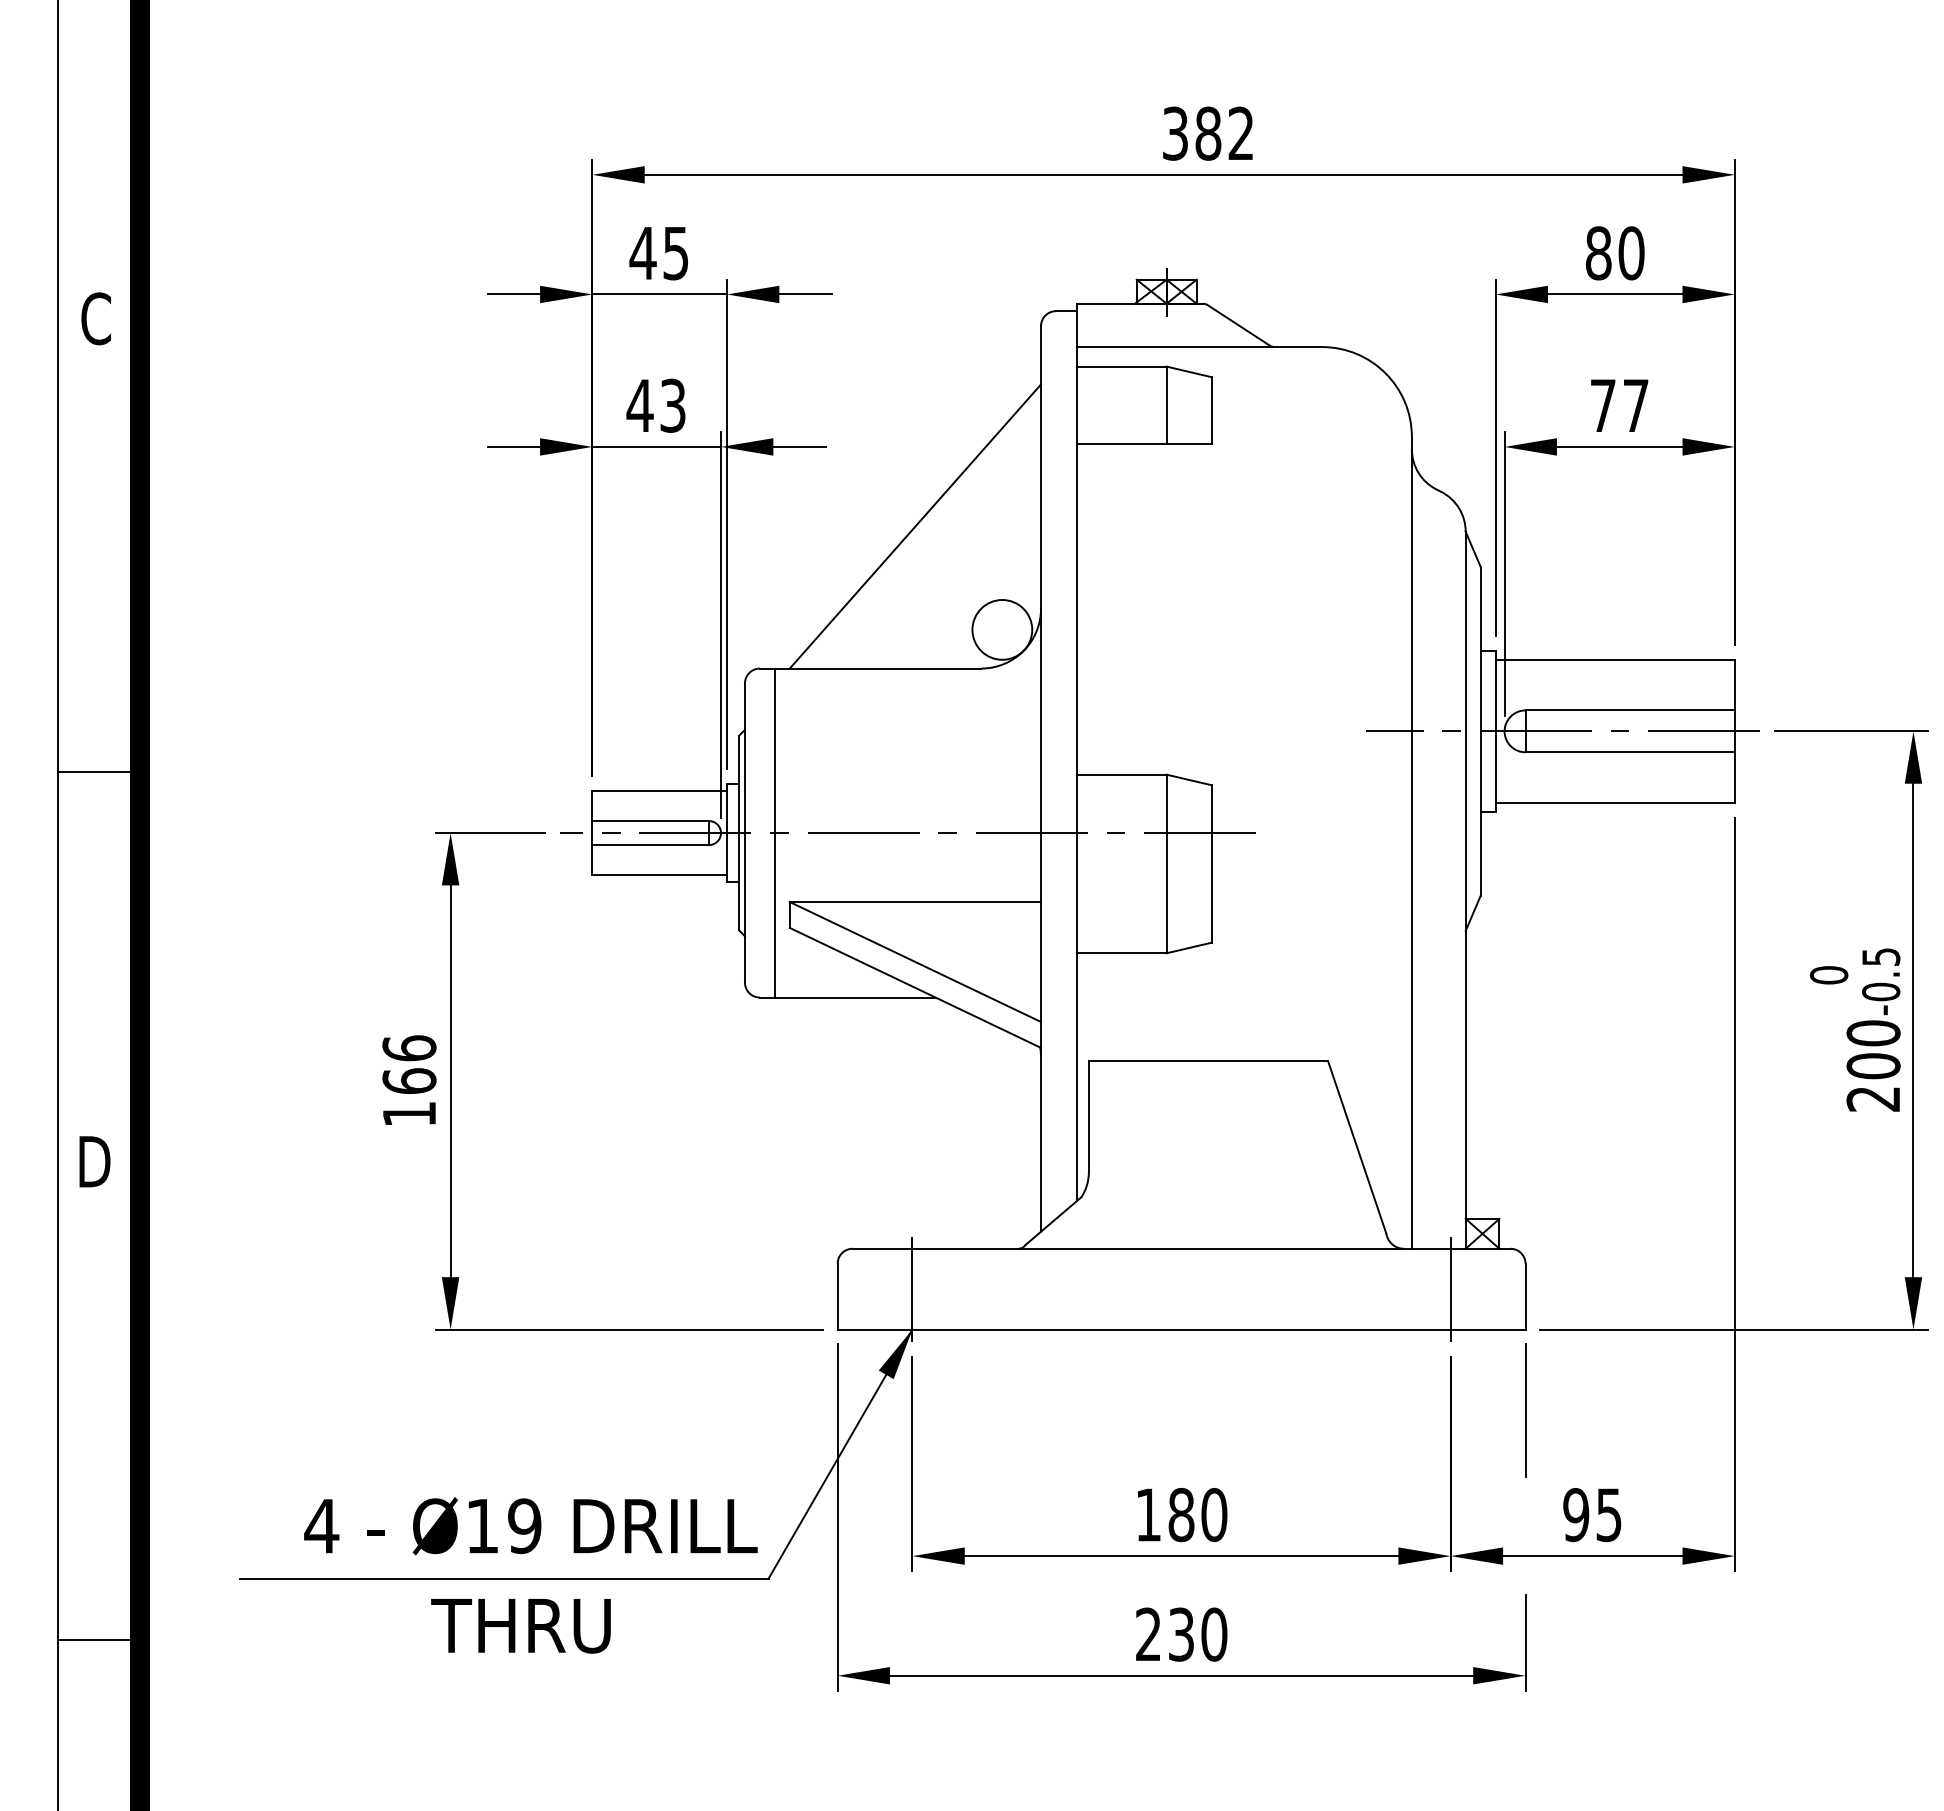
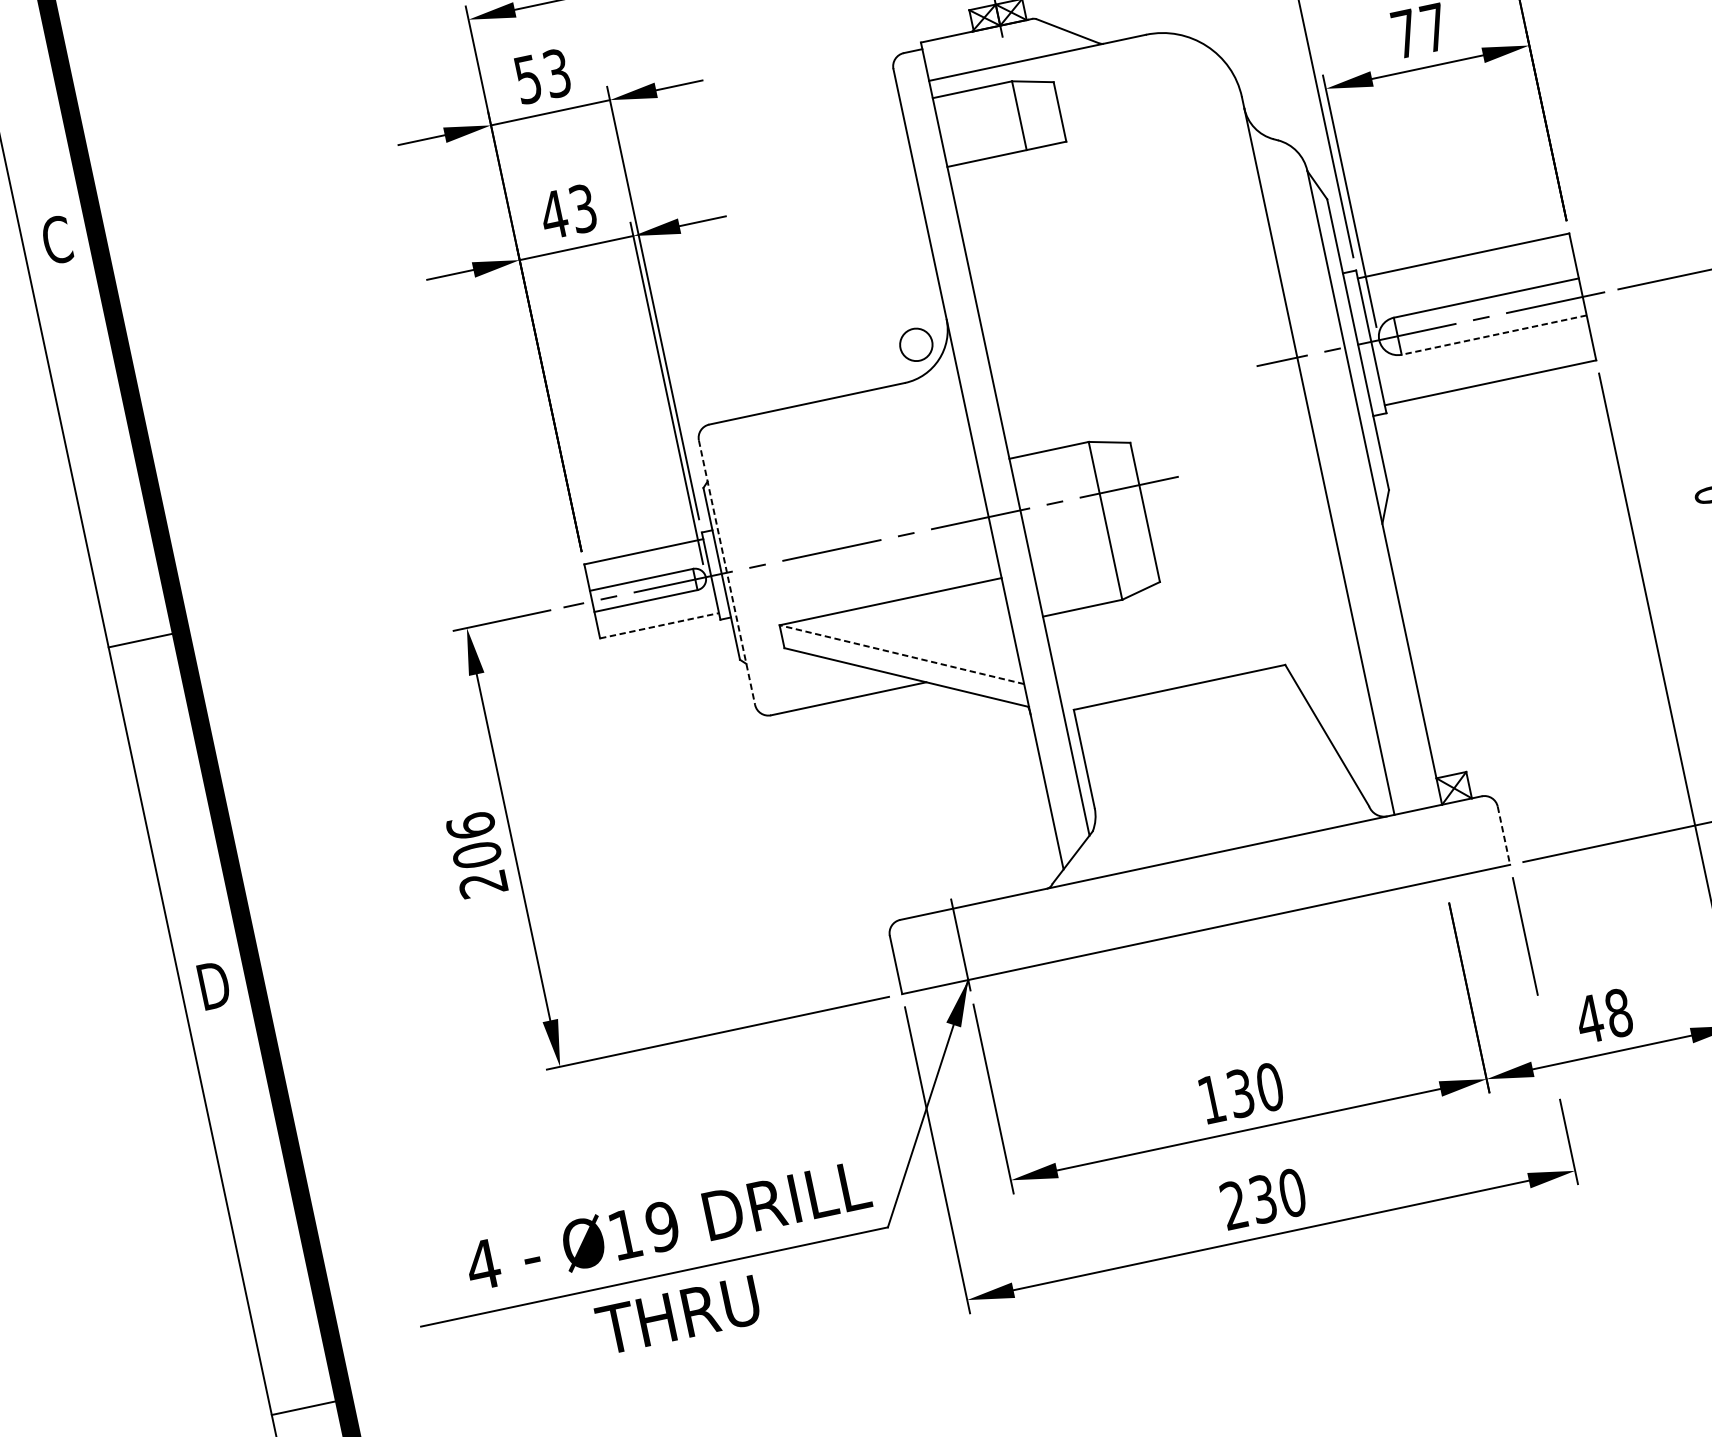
text: (658, 253) -> (541, 76), 45 -> 53
line: (915, 526) -> (820, 269), removed
circle: (1002, 629) -> (916, 344), size x0.6
line: (1630, 752) -> (1494, 335), solid -> dashed
line: (774, 832) -> (753, 566), removed
line: (744, 833) -> (726, 573), solid -> dashed
line: (660, 874) -> (660, 625), solid -> dashed
line: (914, 961) -> (900, 654), solid -> dashed
text: (409, 1097) -> (480, 869), 166 -> 206
line: (1450, 1289) -> (1436, 843), removed
line: (1525, 1296) -> (1503, 835), solid -> dashed
text: (1181, 1515) -> (1241, 1093), 180 -> 130
text: (1592, 1515) -> (1604, 1016), 95 -> 48

